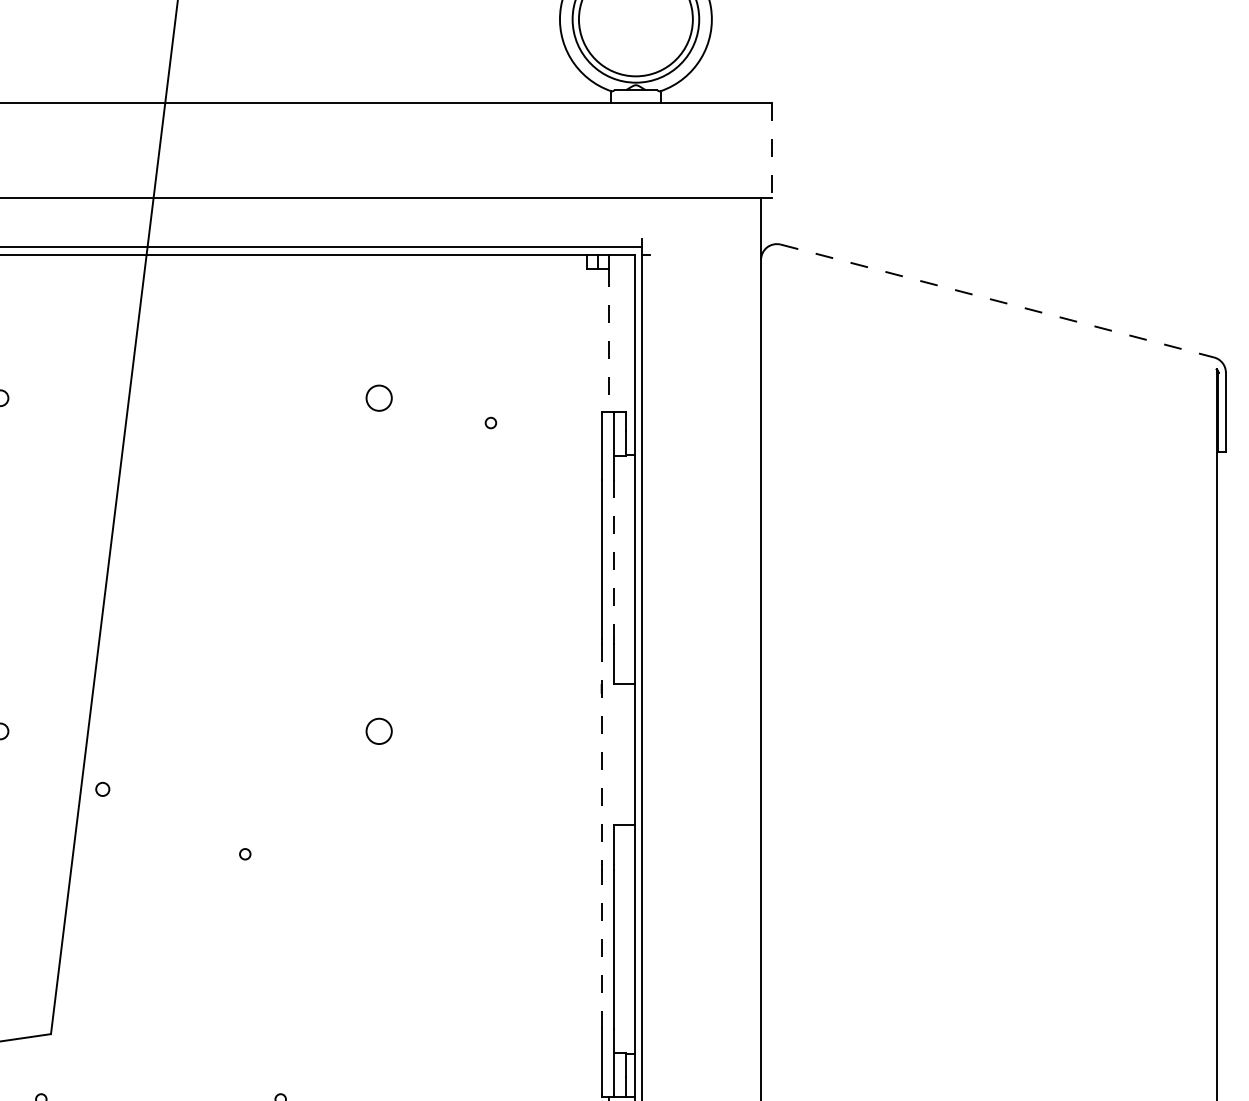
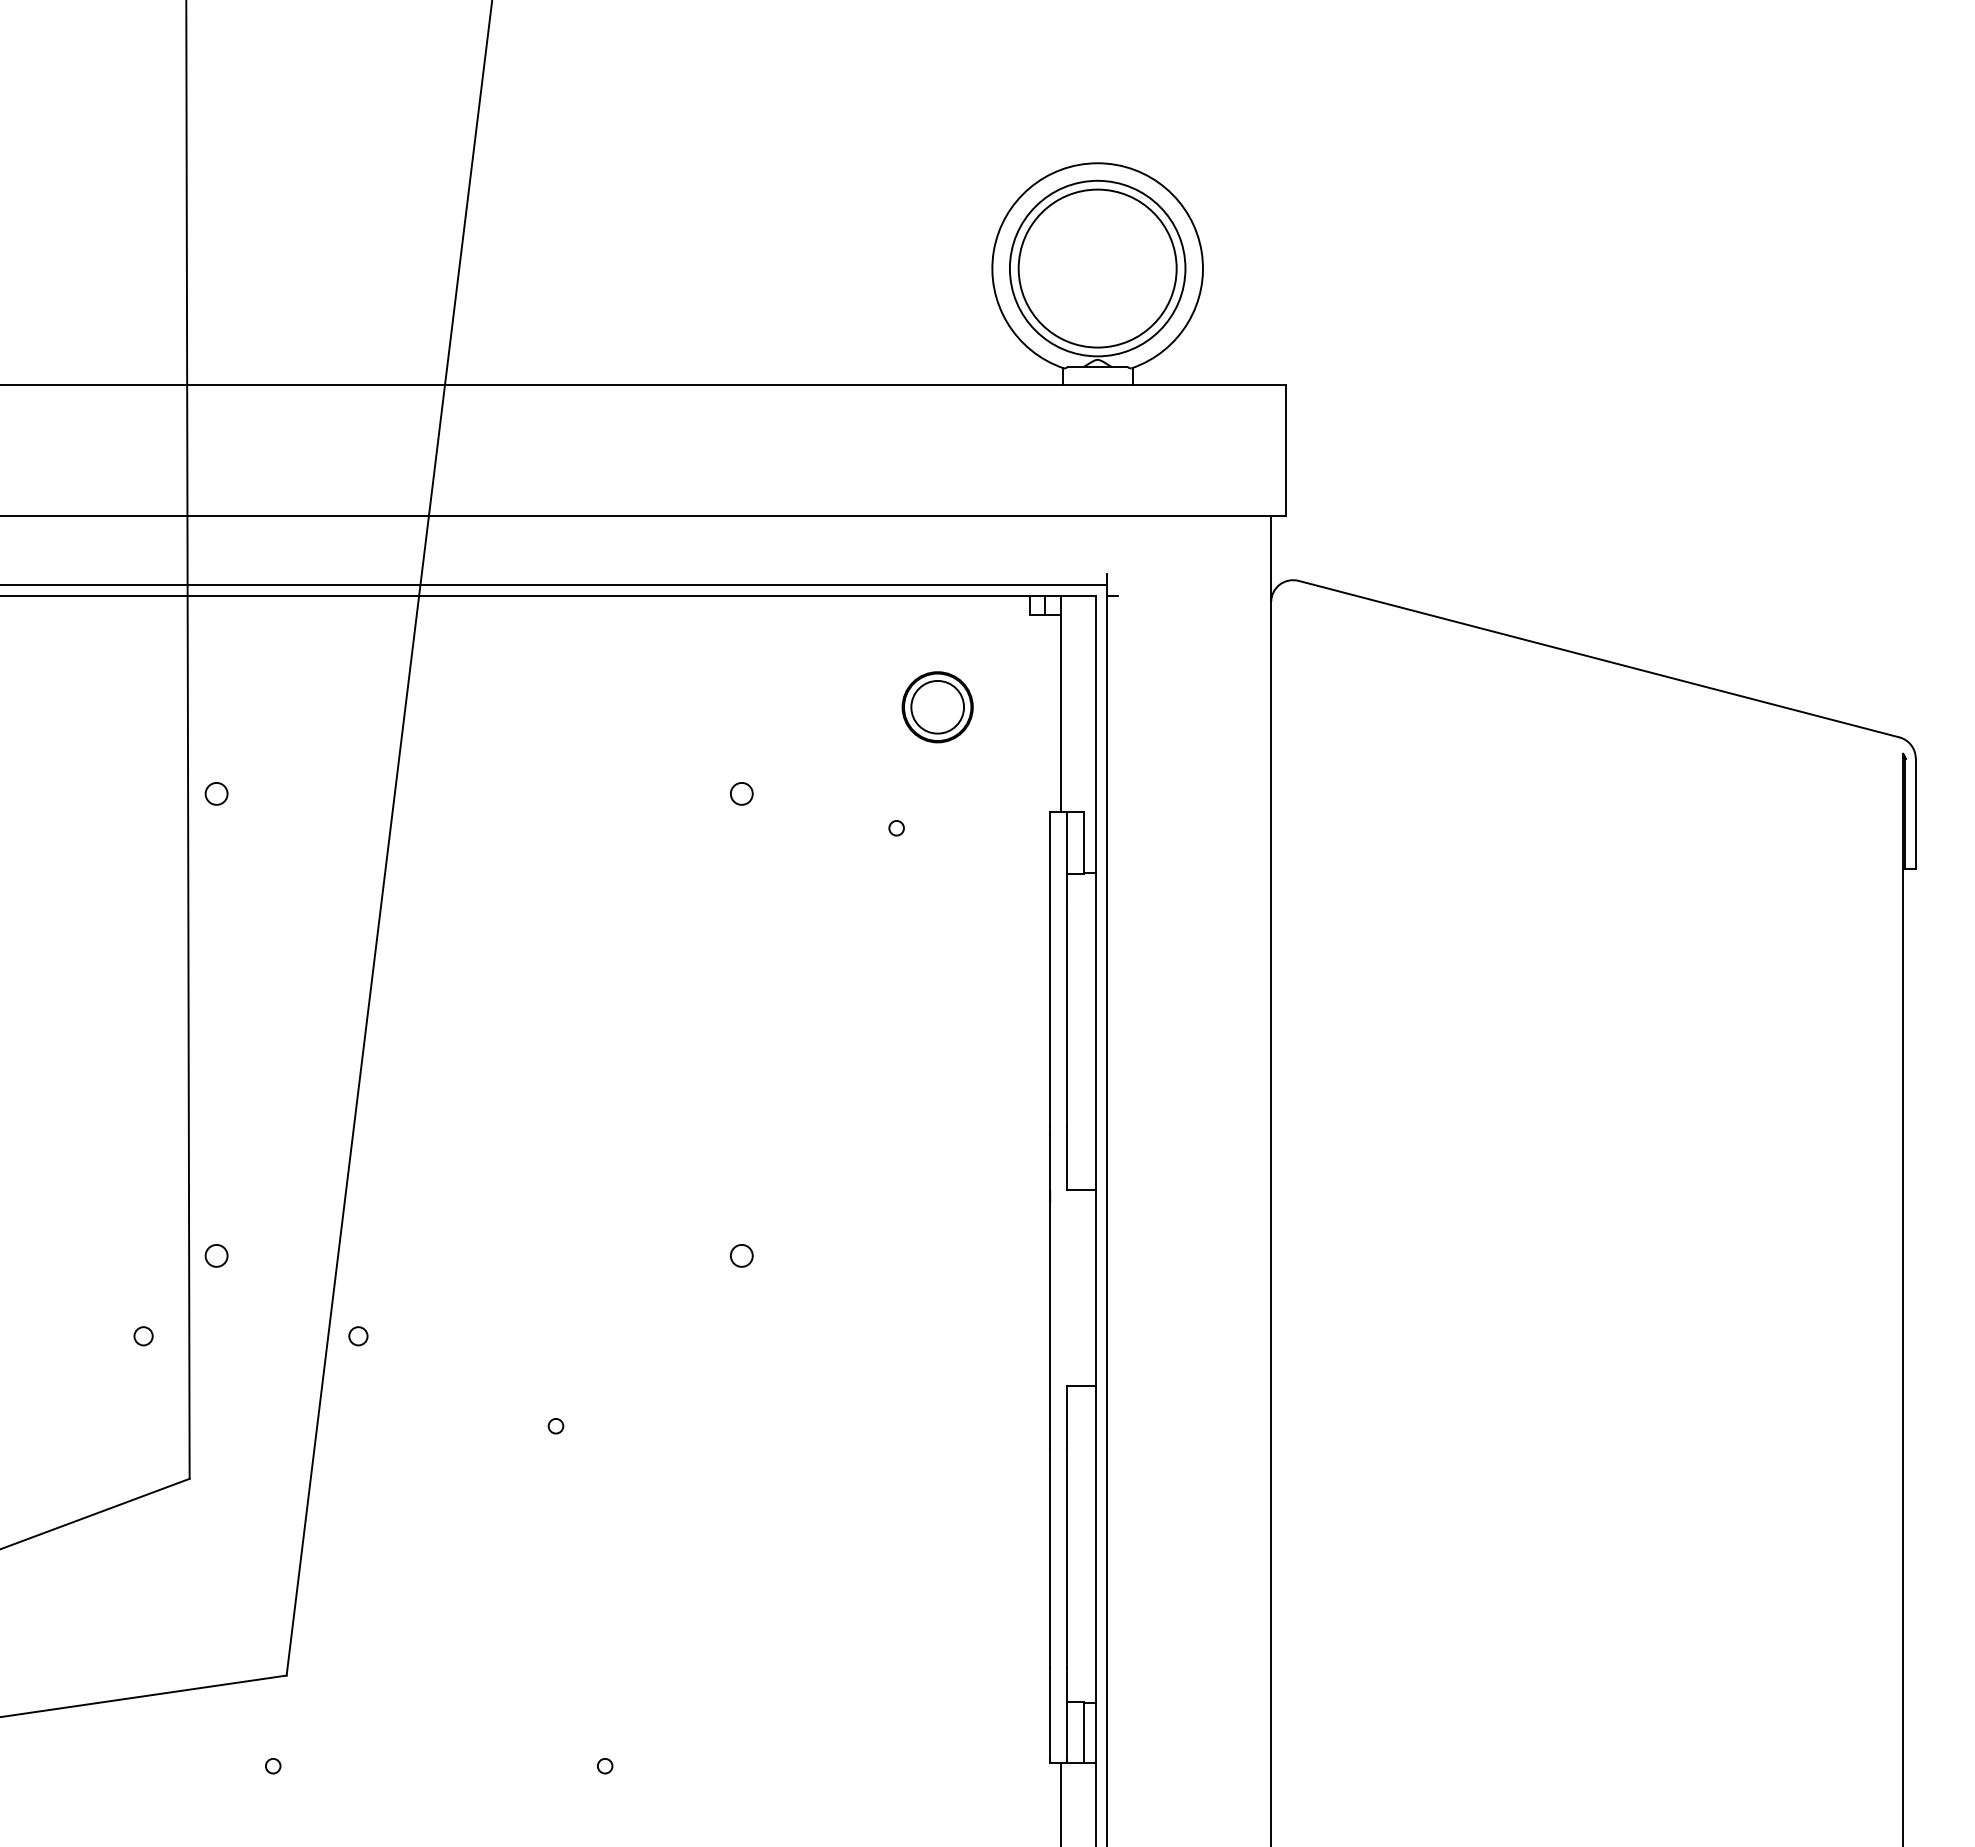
line: (772, 150) -> (1286, 450), dashed -> solid
line: (997, 301) -> (1599, 659), dashed -> solid
part: (520, 335) -> (937, 707), added
line: (609, 340) -> (1060, 713), dashed -> solid
circle: (379, 397) -> (741, 793), size x0.62
line: (614, 559) -> (1067, 1017), dashed -> solid
circle: (379, 731) -> (741, 1255), size x0.62
line: (601, 754) -> (1050, 1287), dashed -> solid
line: (601, 949) -> (1050, 1558), dashed -> solid

